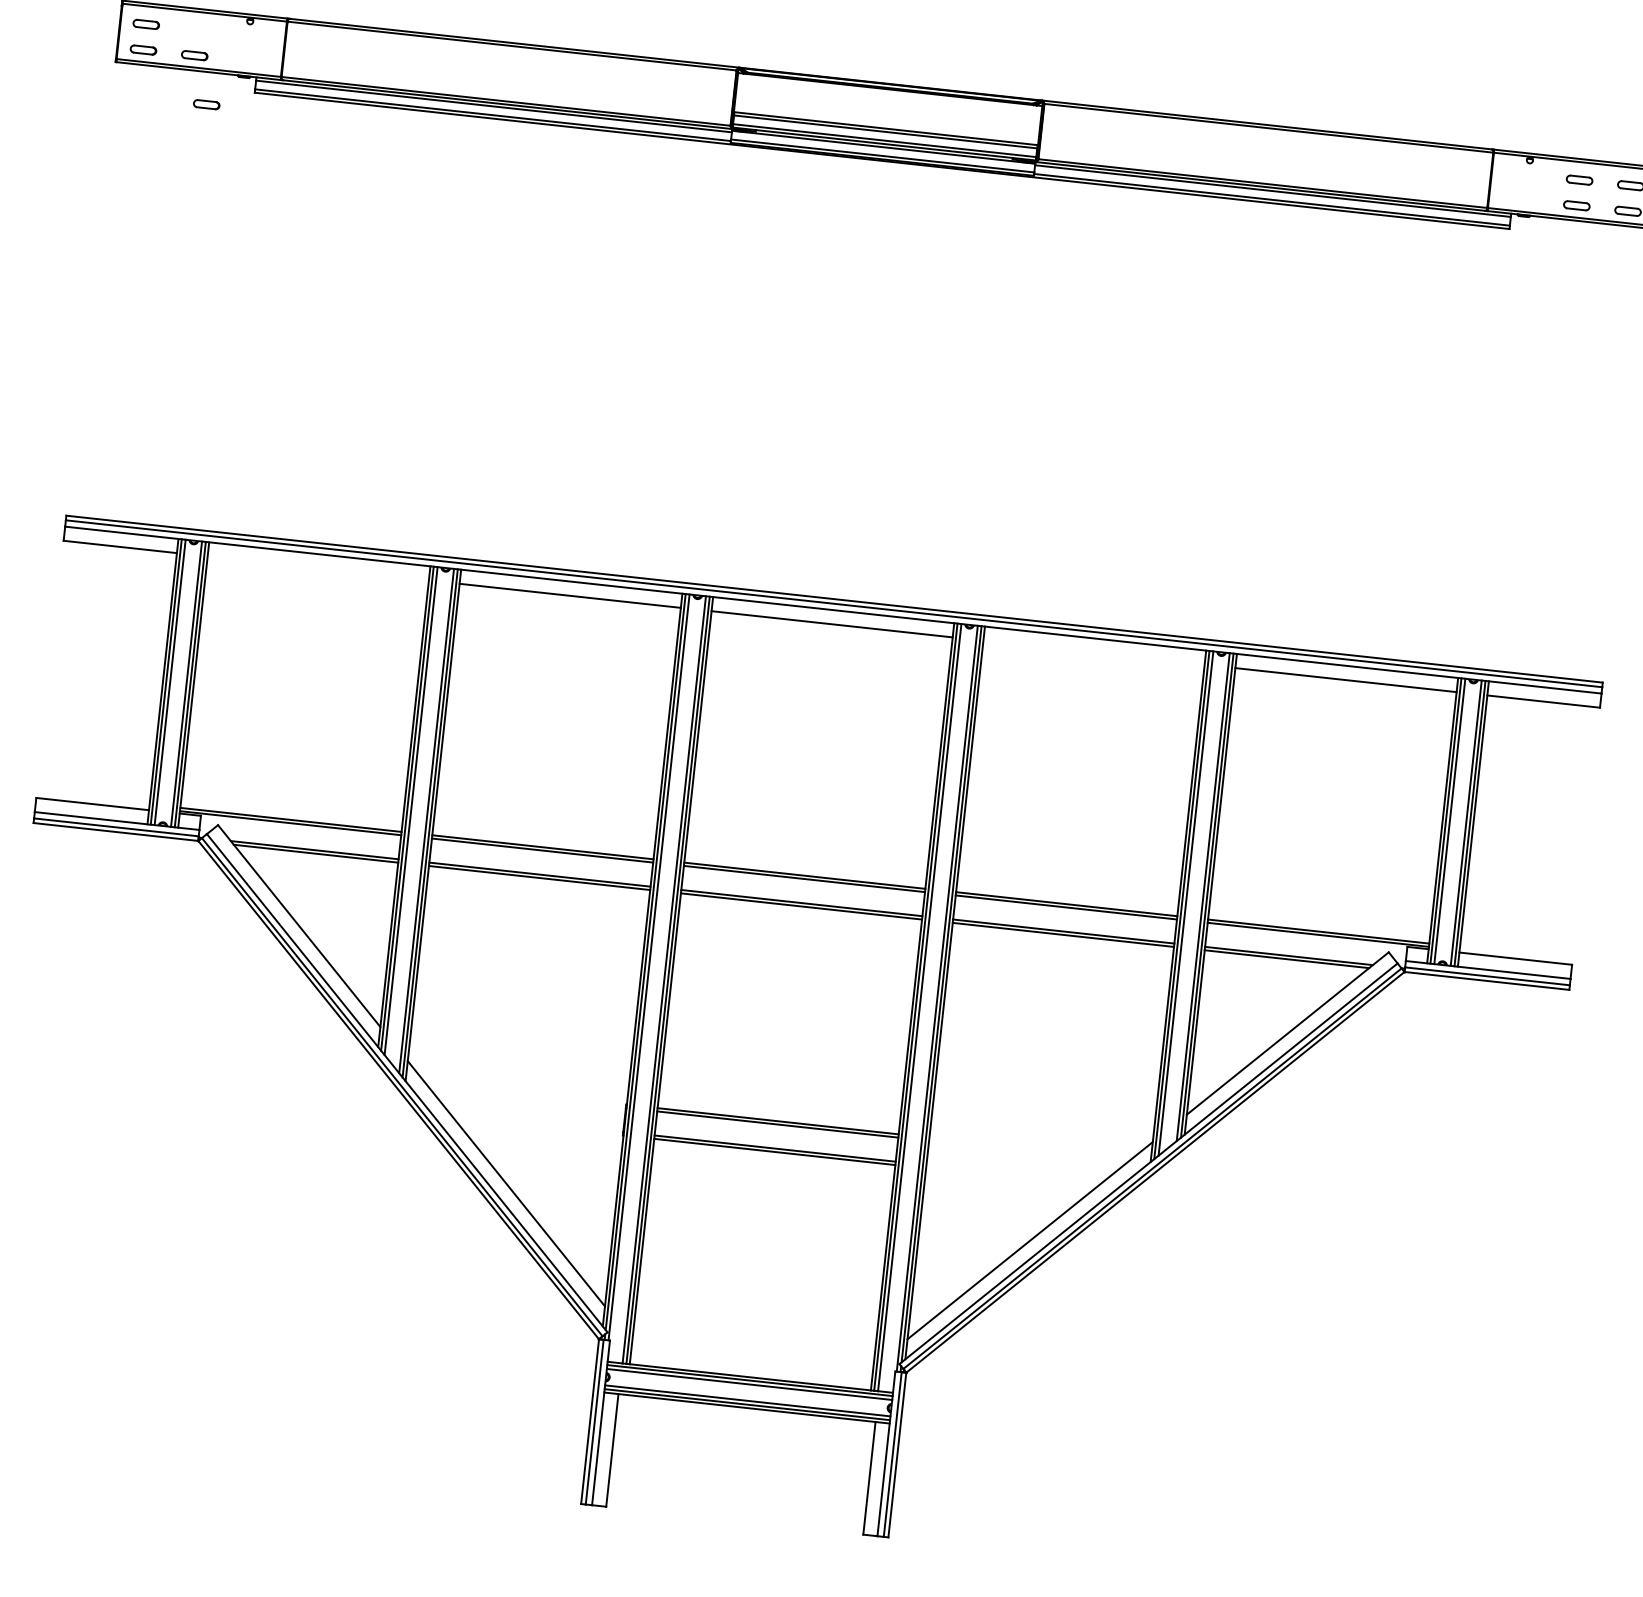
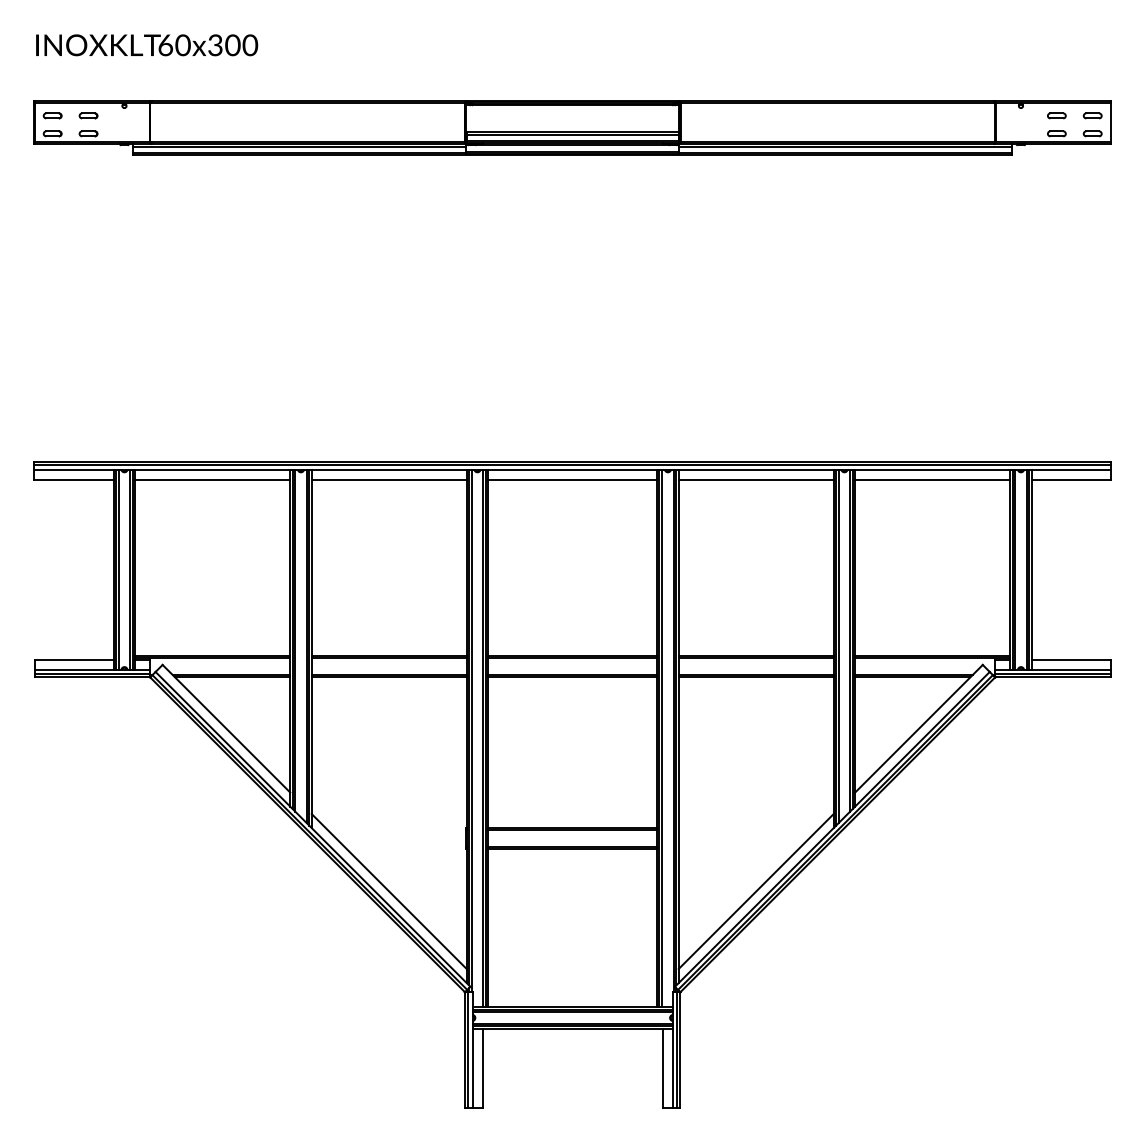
part: (206, 104) -> (88, 115), moved
line: (317, 568) -> (212, 479), added
line: (1093, 652) -> (755, 479), added

